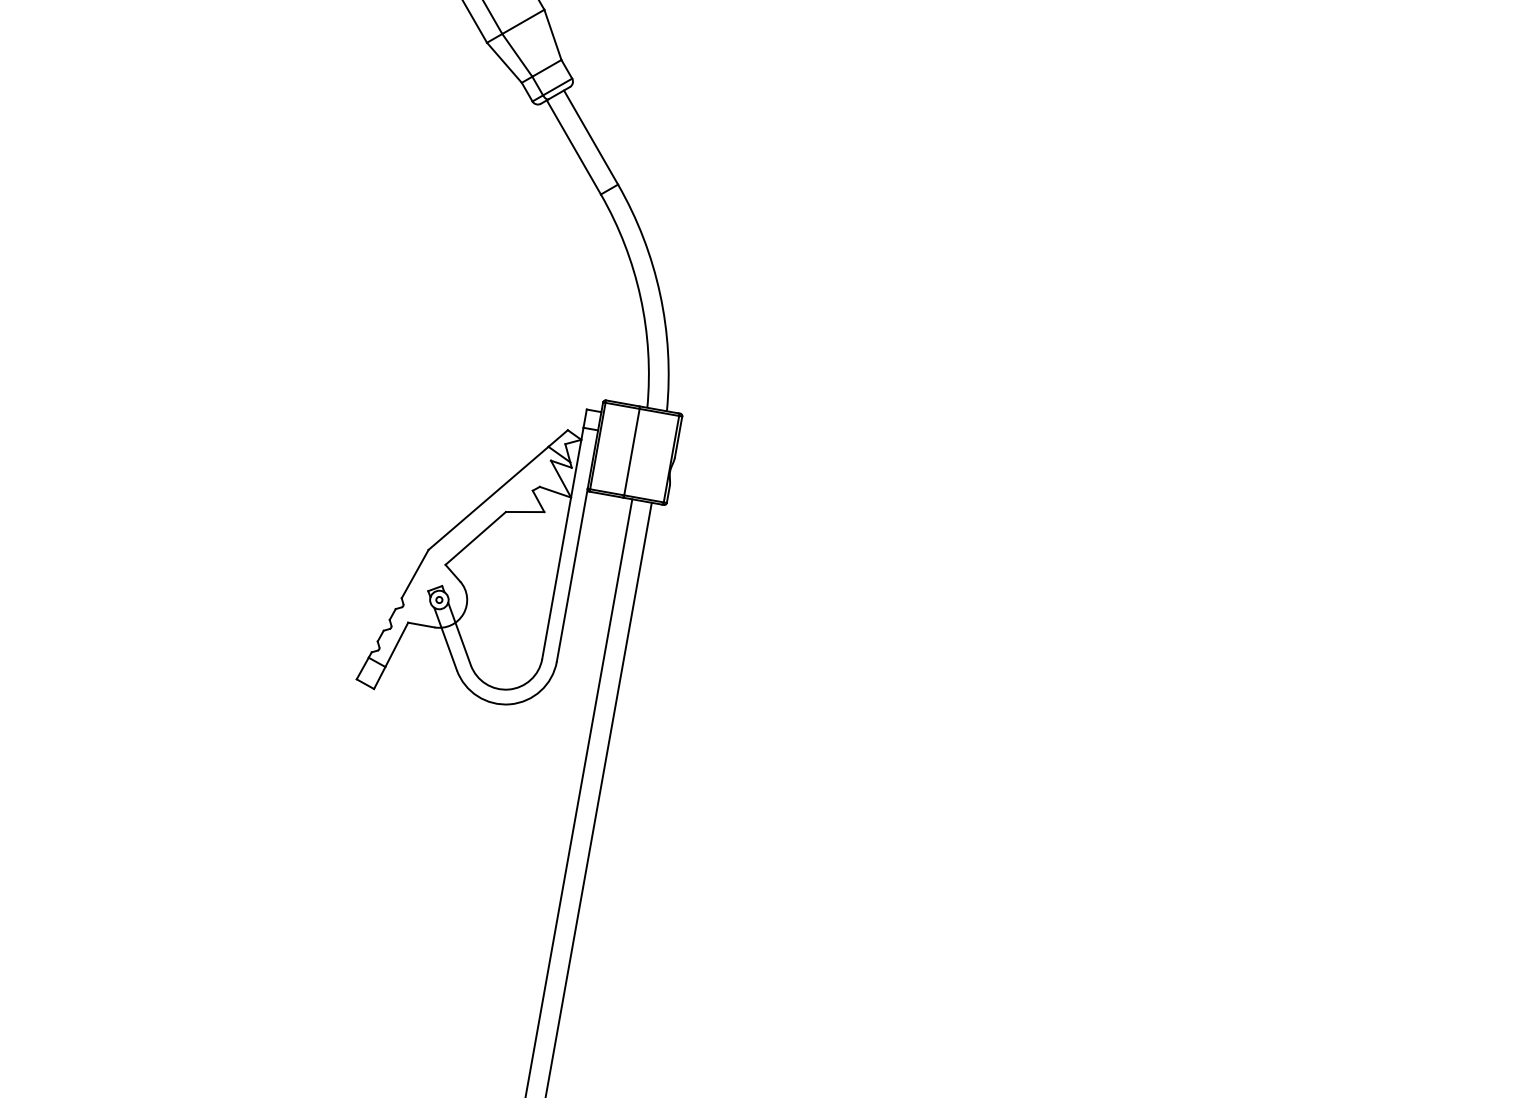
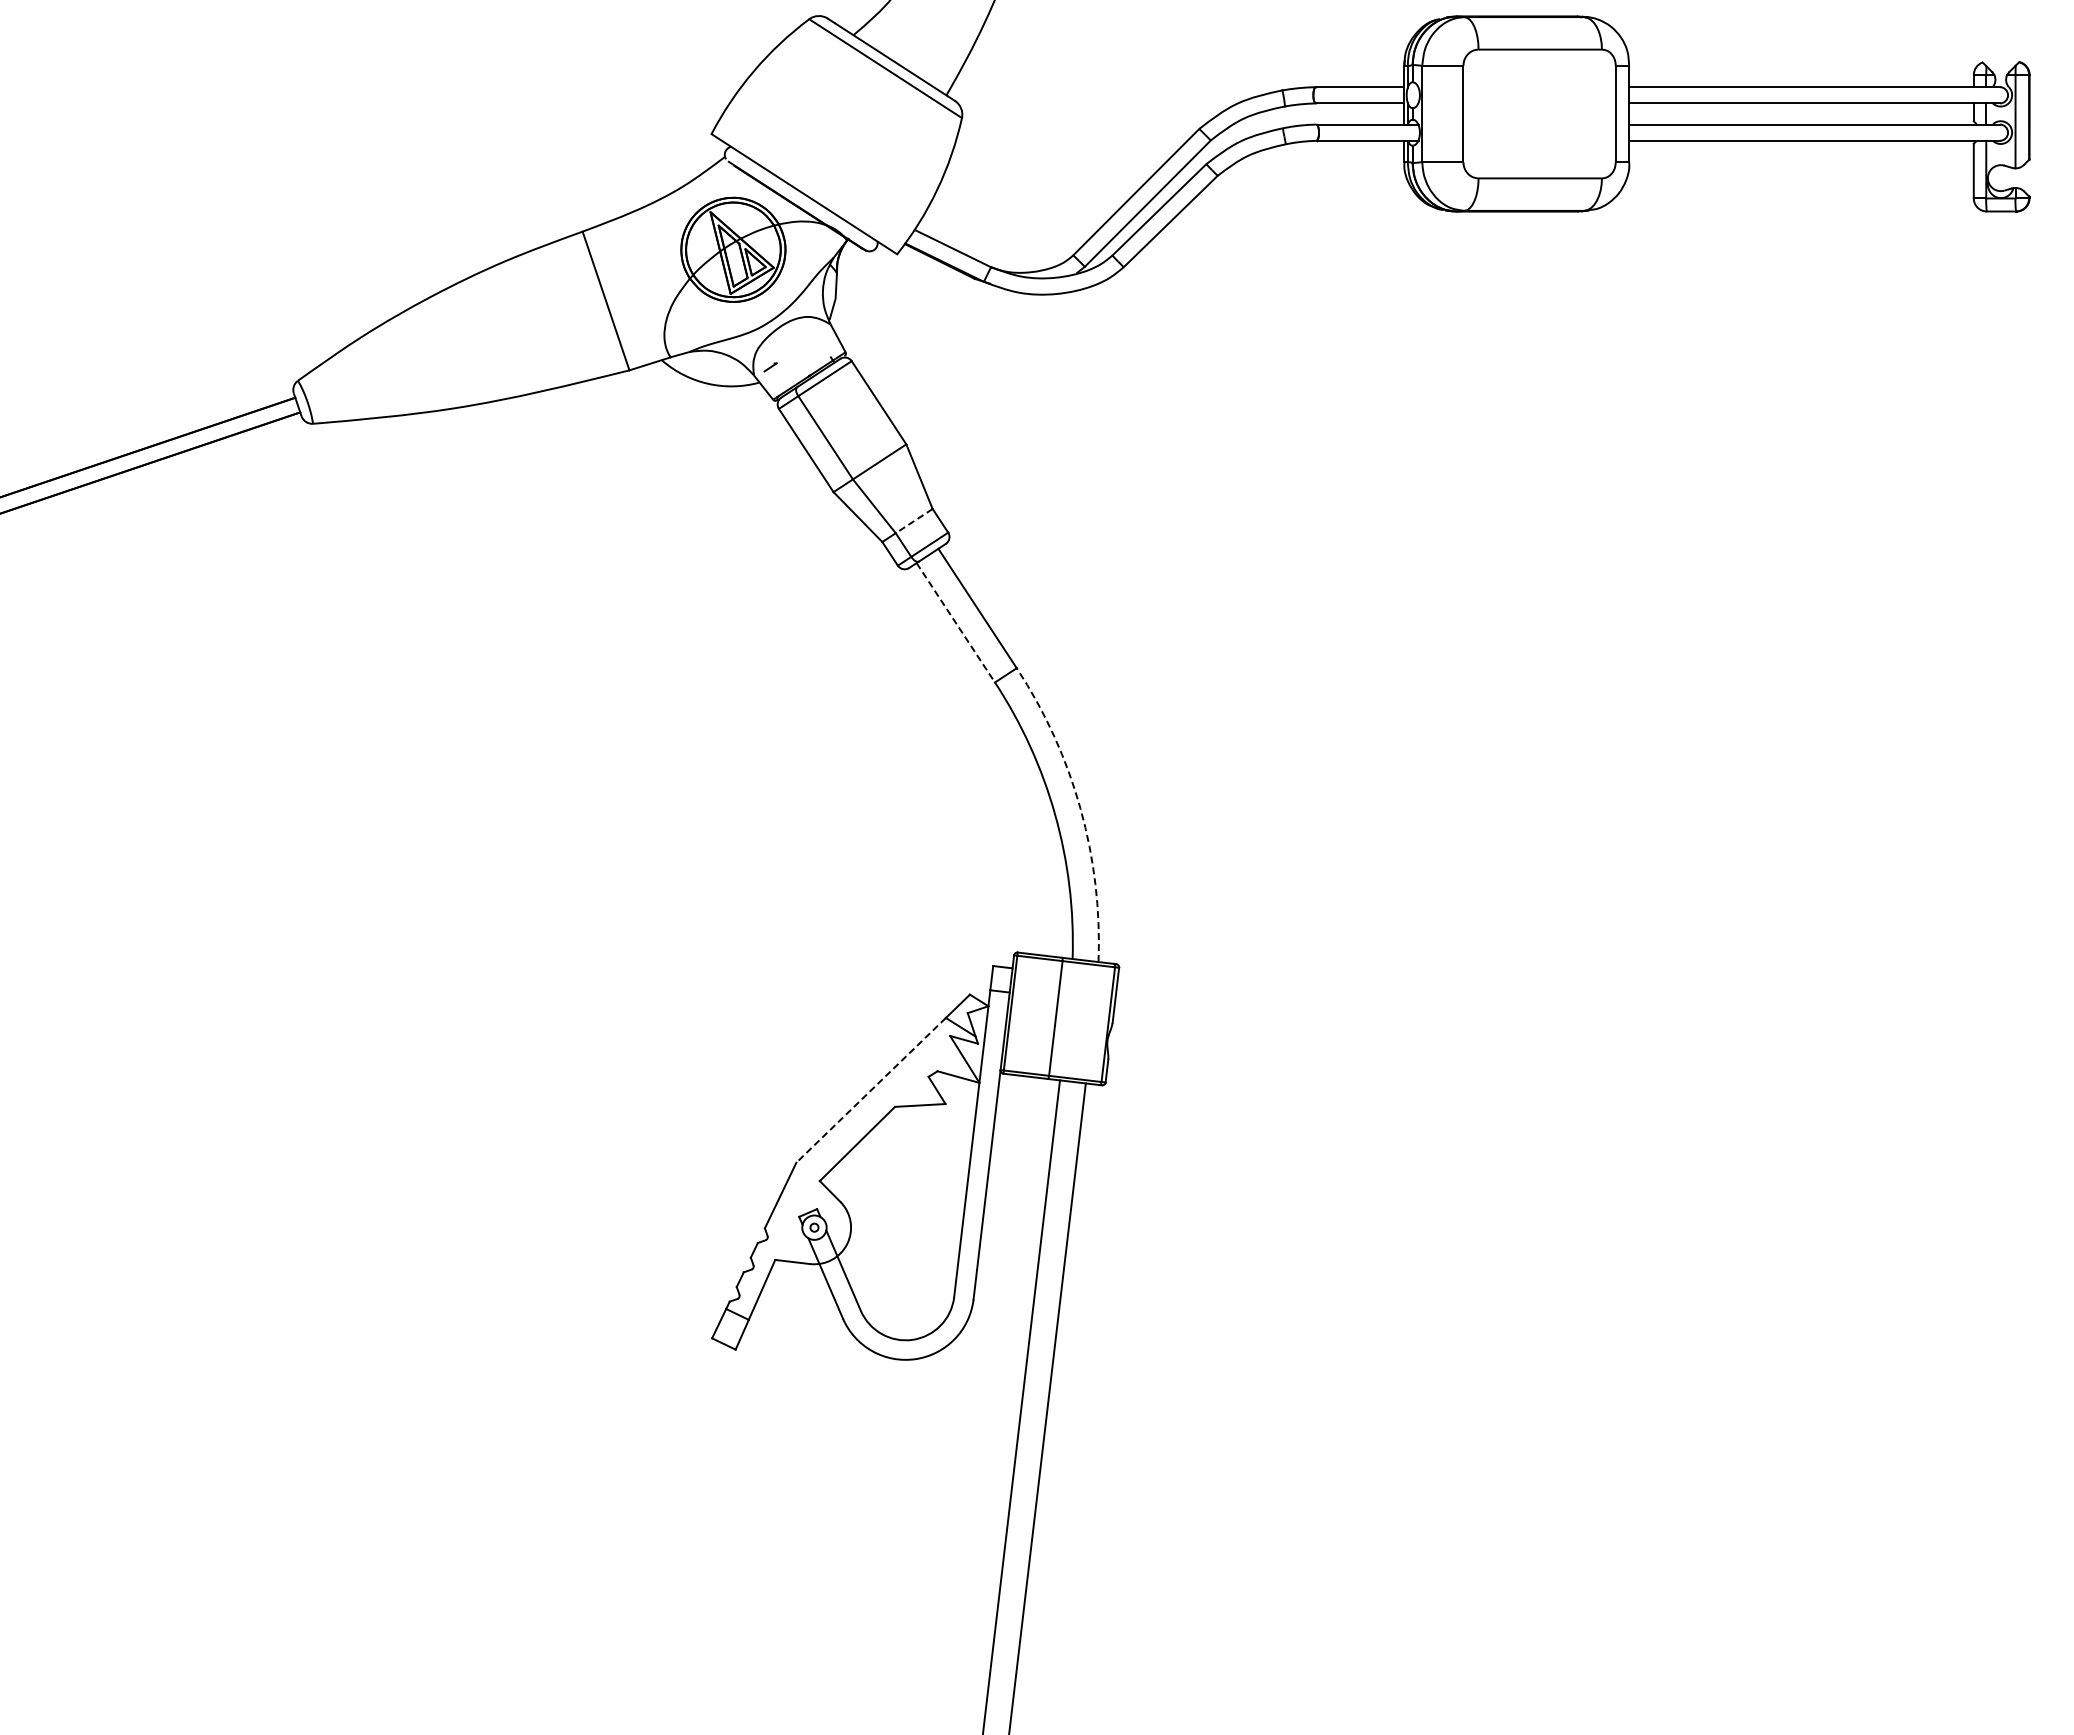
line: (546, 68) -> (913, 521), solid -> dashed
line: (574, 147) -> (956, 623), solid -> dashed
arc: (660, 293) -> (1080, 808), solid -> dashed
line: (488, 498) -> (870, 1090), solid -> dashed

